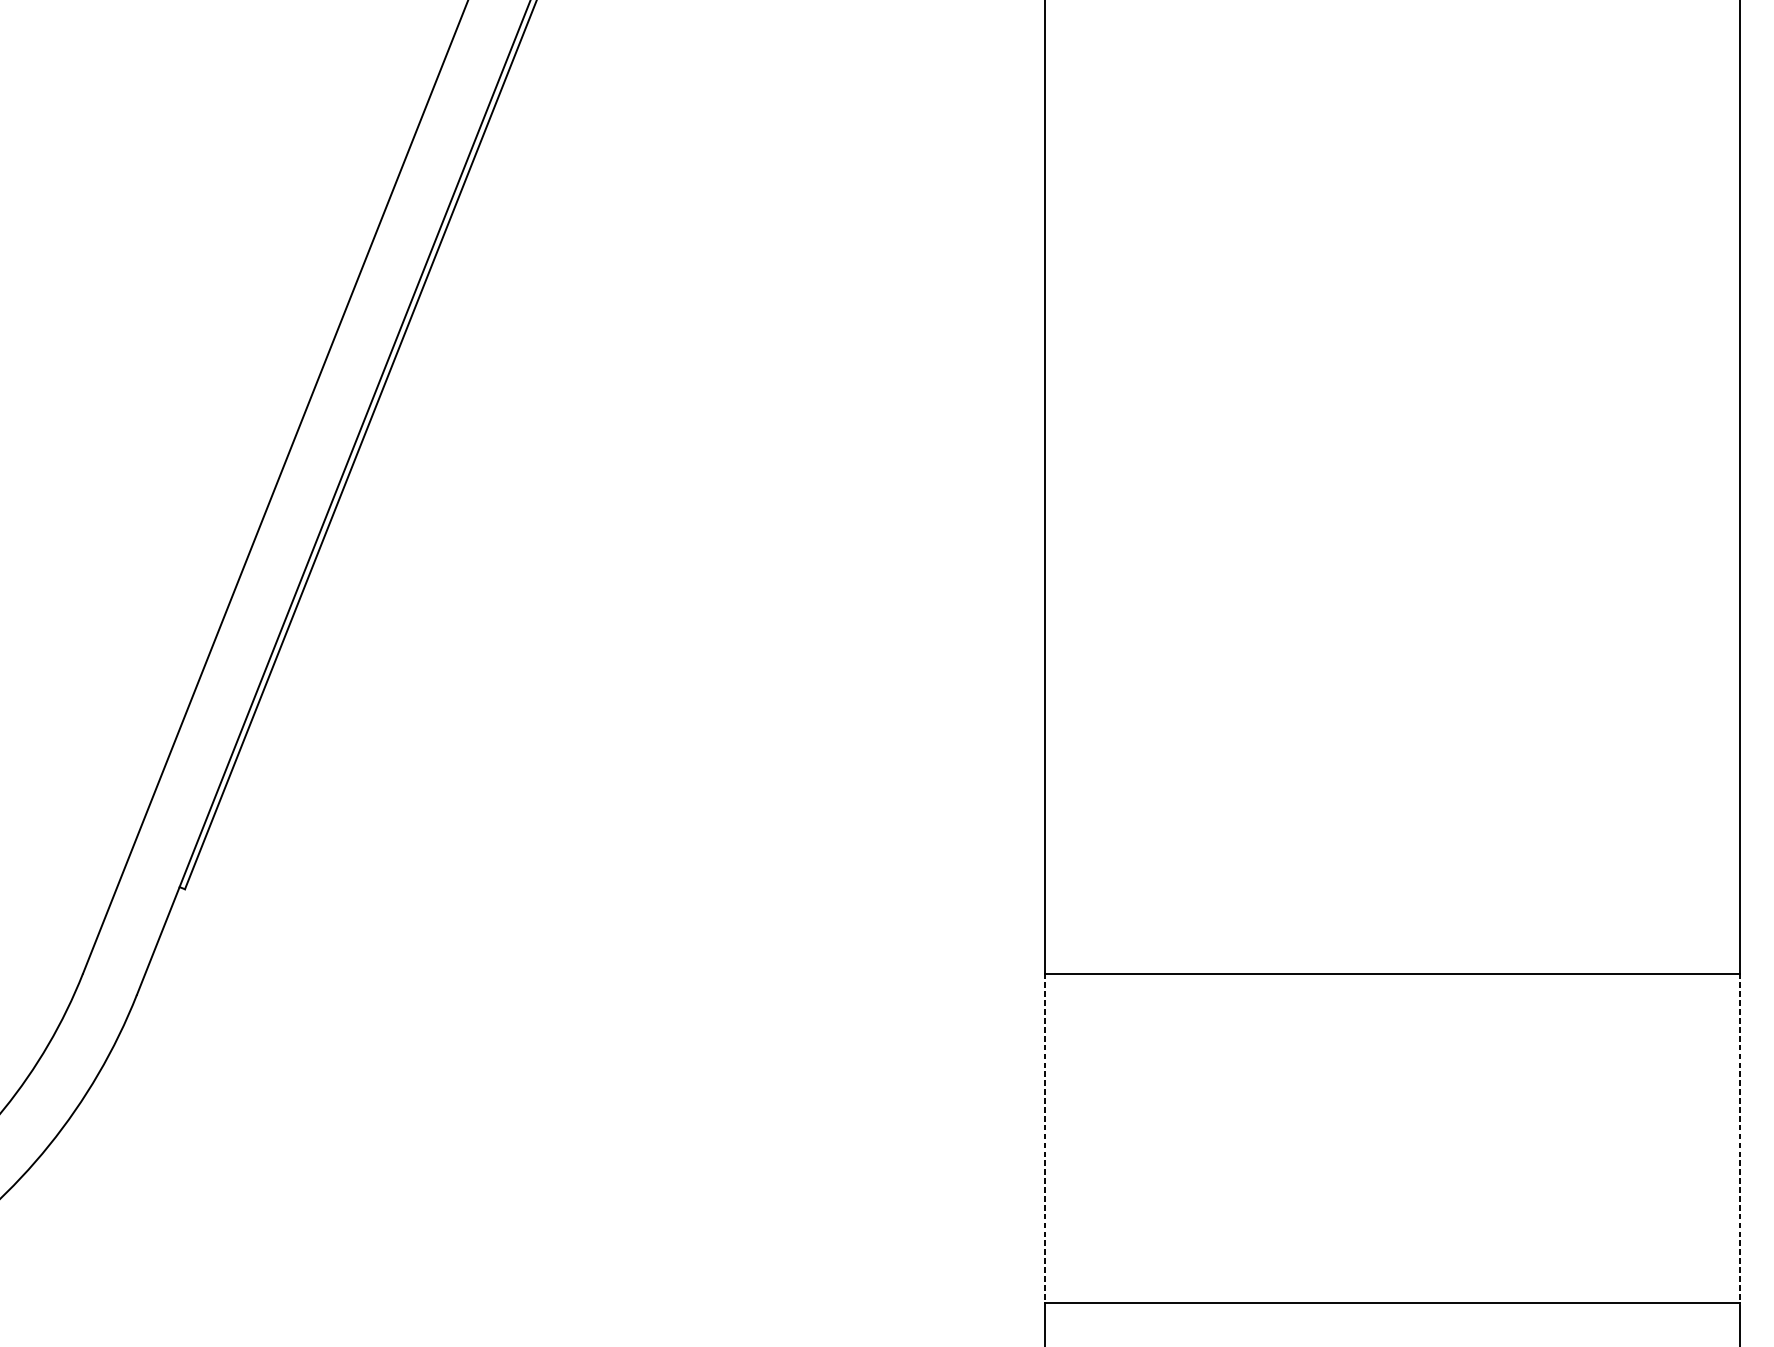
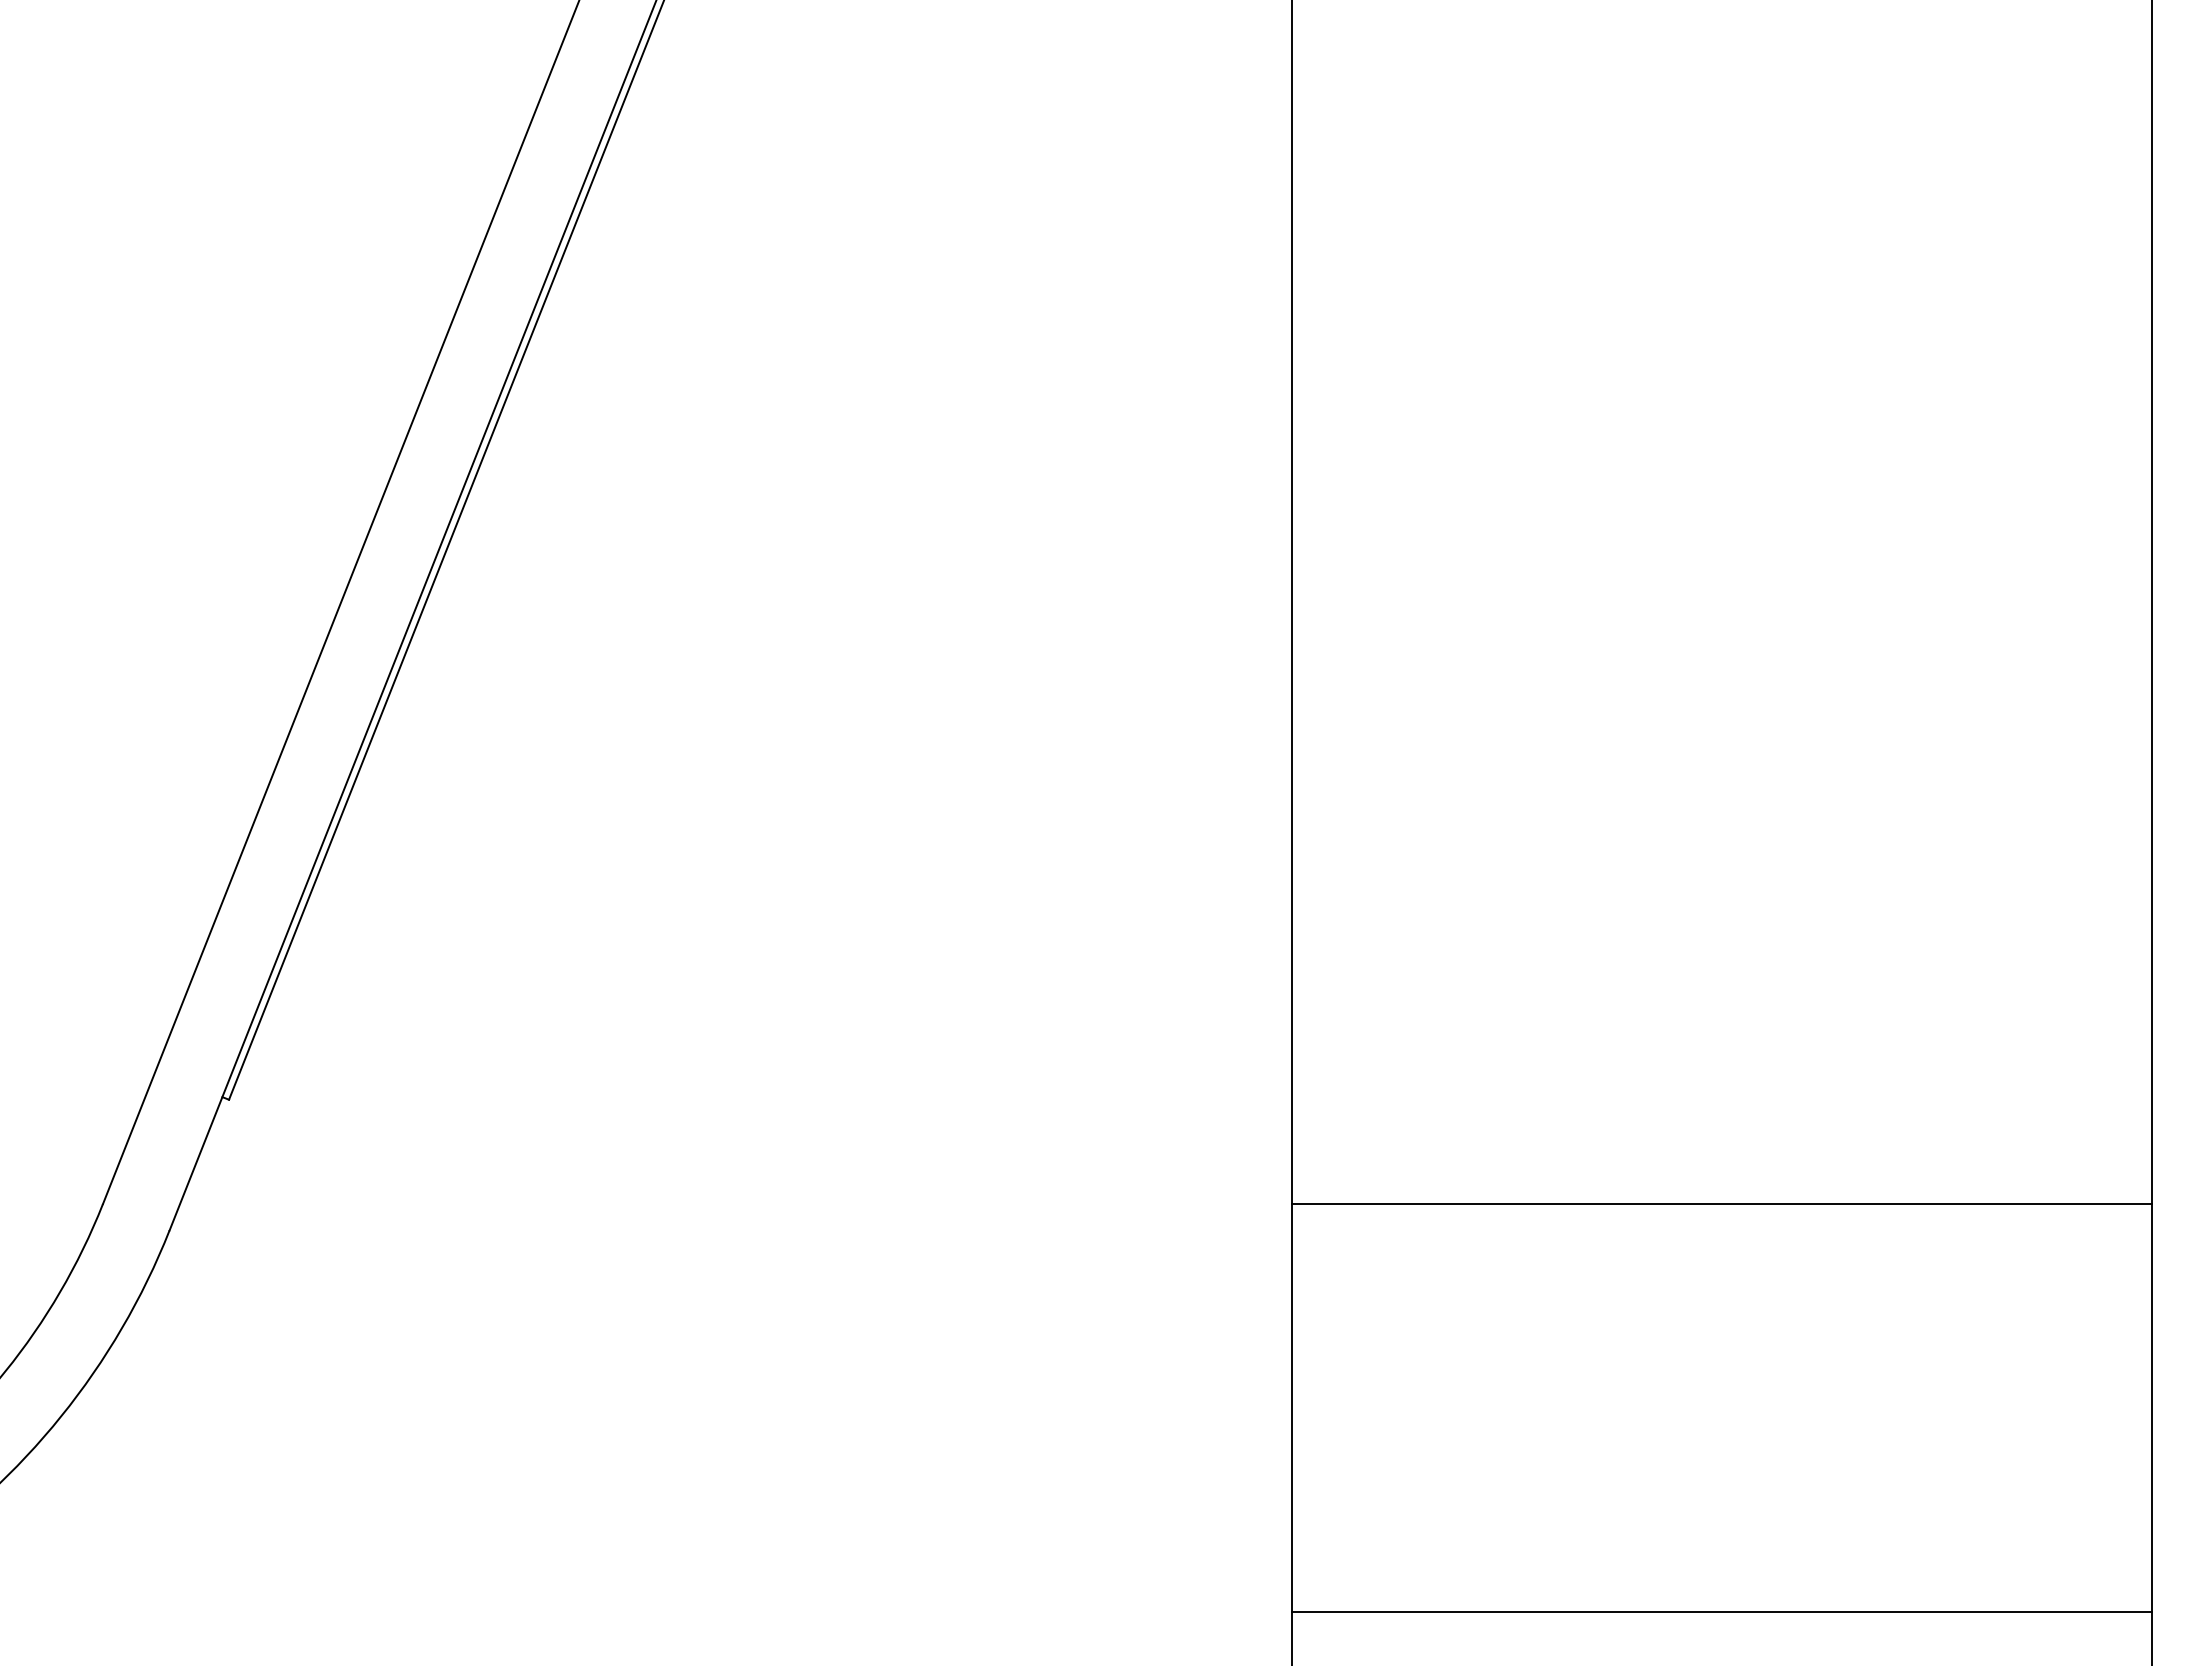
line: (1045, 1138) -> (1292, 1407), dashed -> solid
line: (1740, 1138) -> (2152, 1407), dashed -> solid

